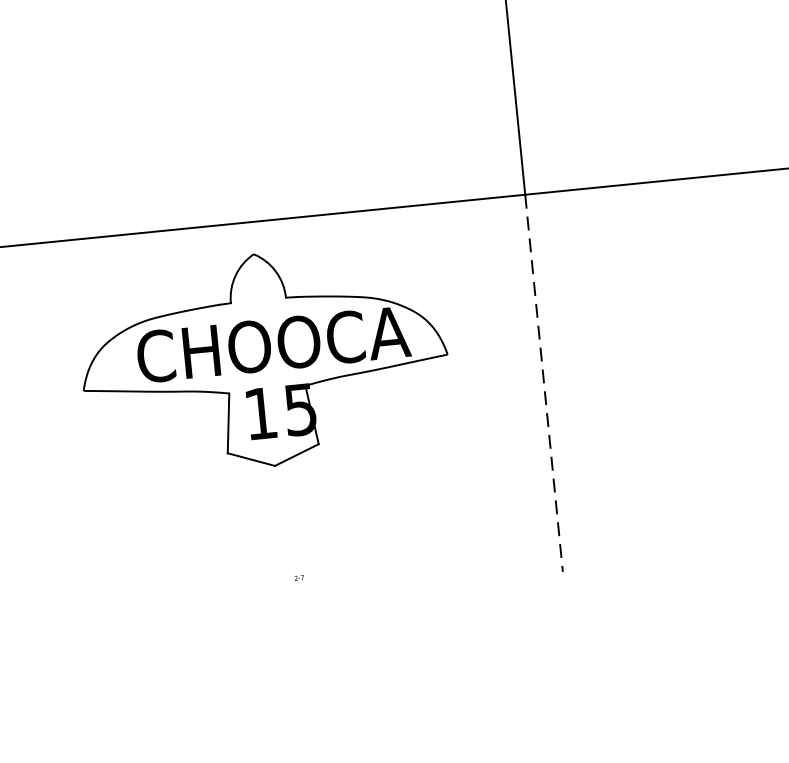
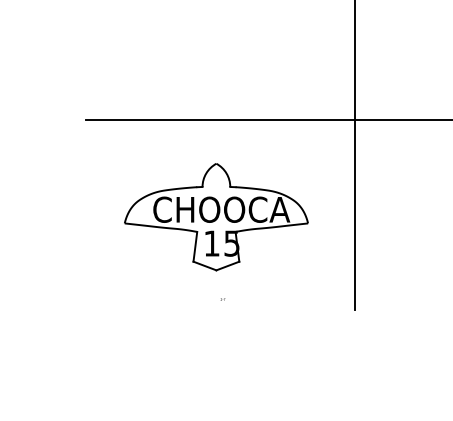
part: (264, 360) -> (216, 217), moved
line: (543, 383) -> (354, 214), dashed -> solid

